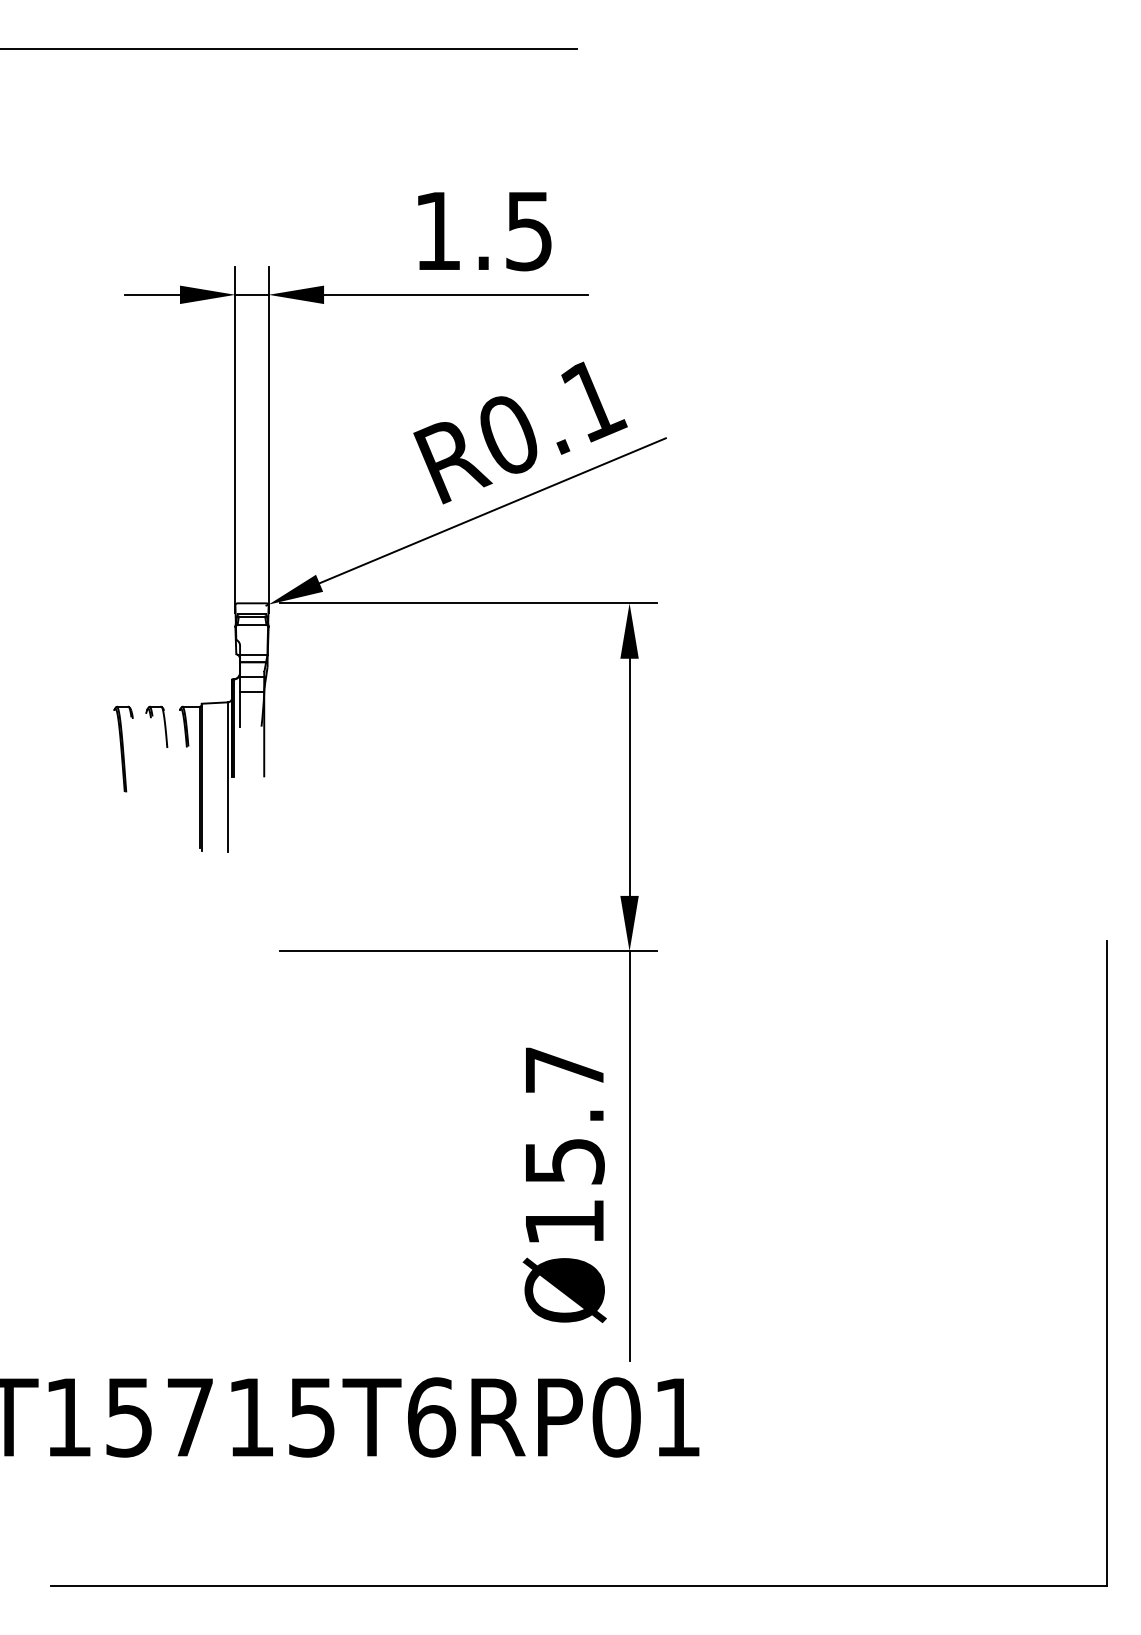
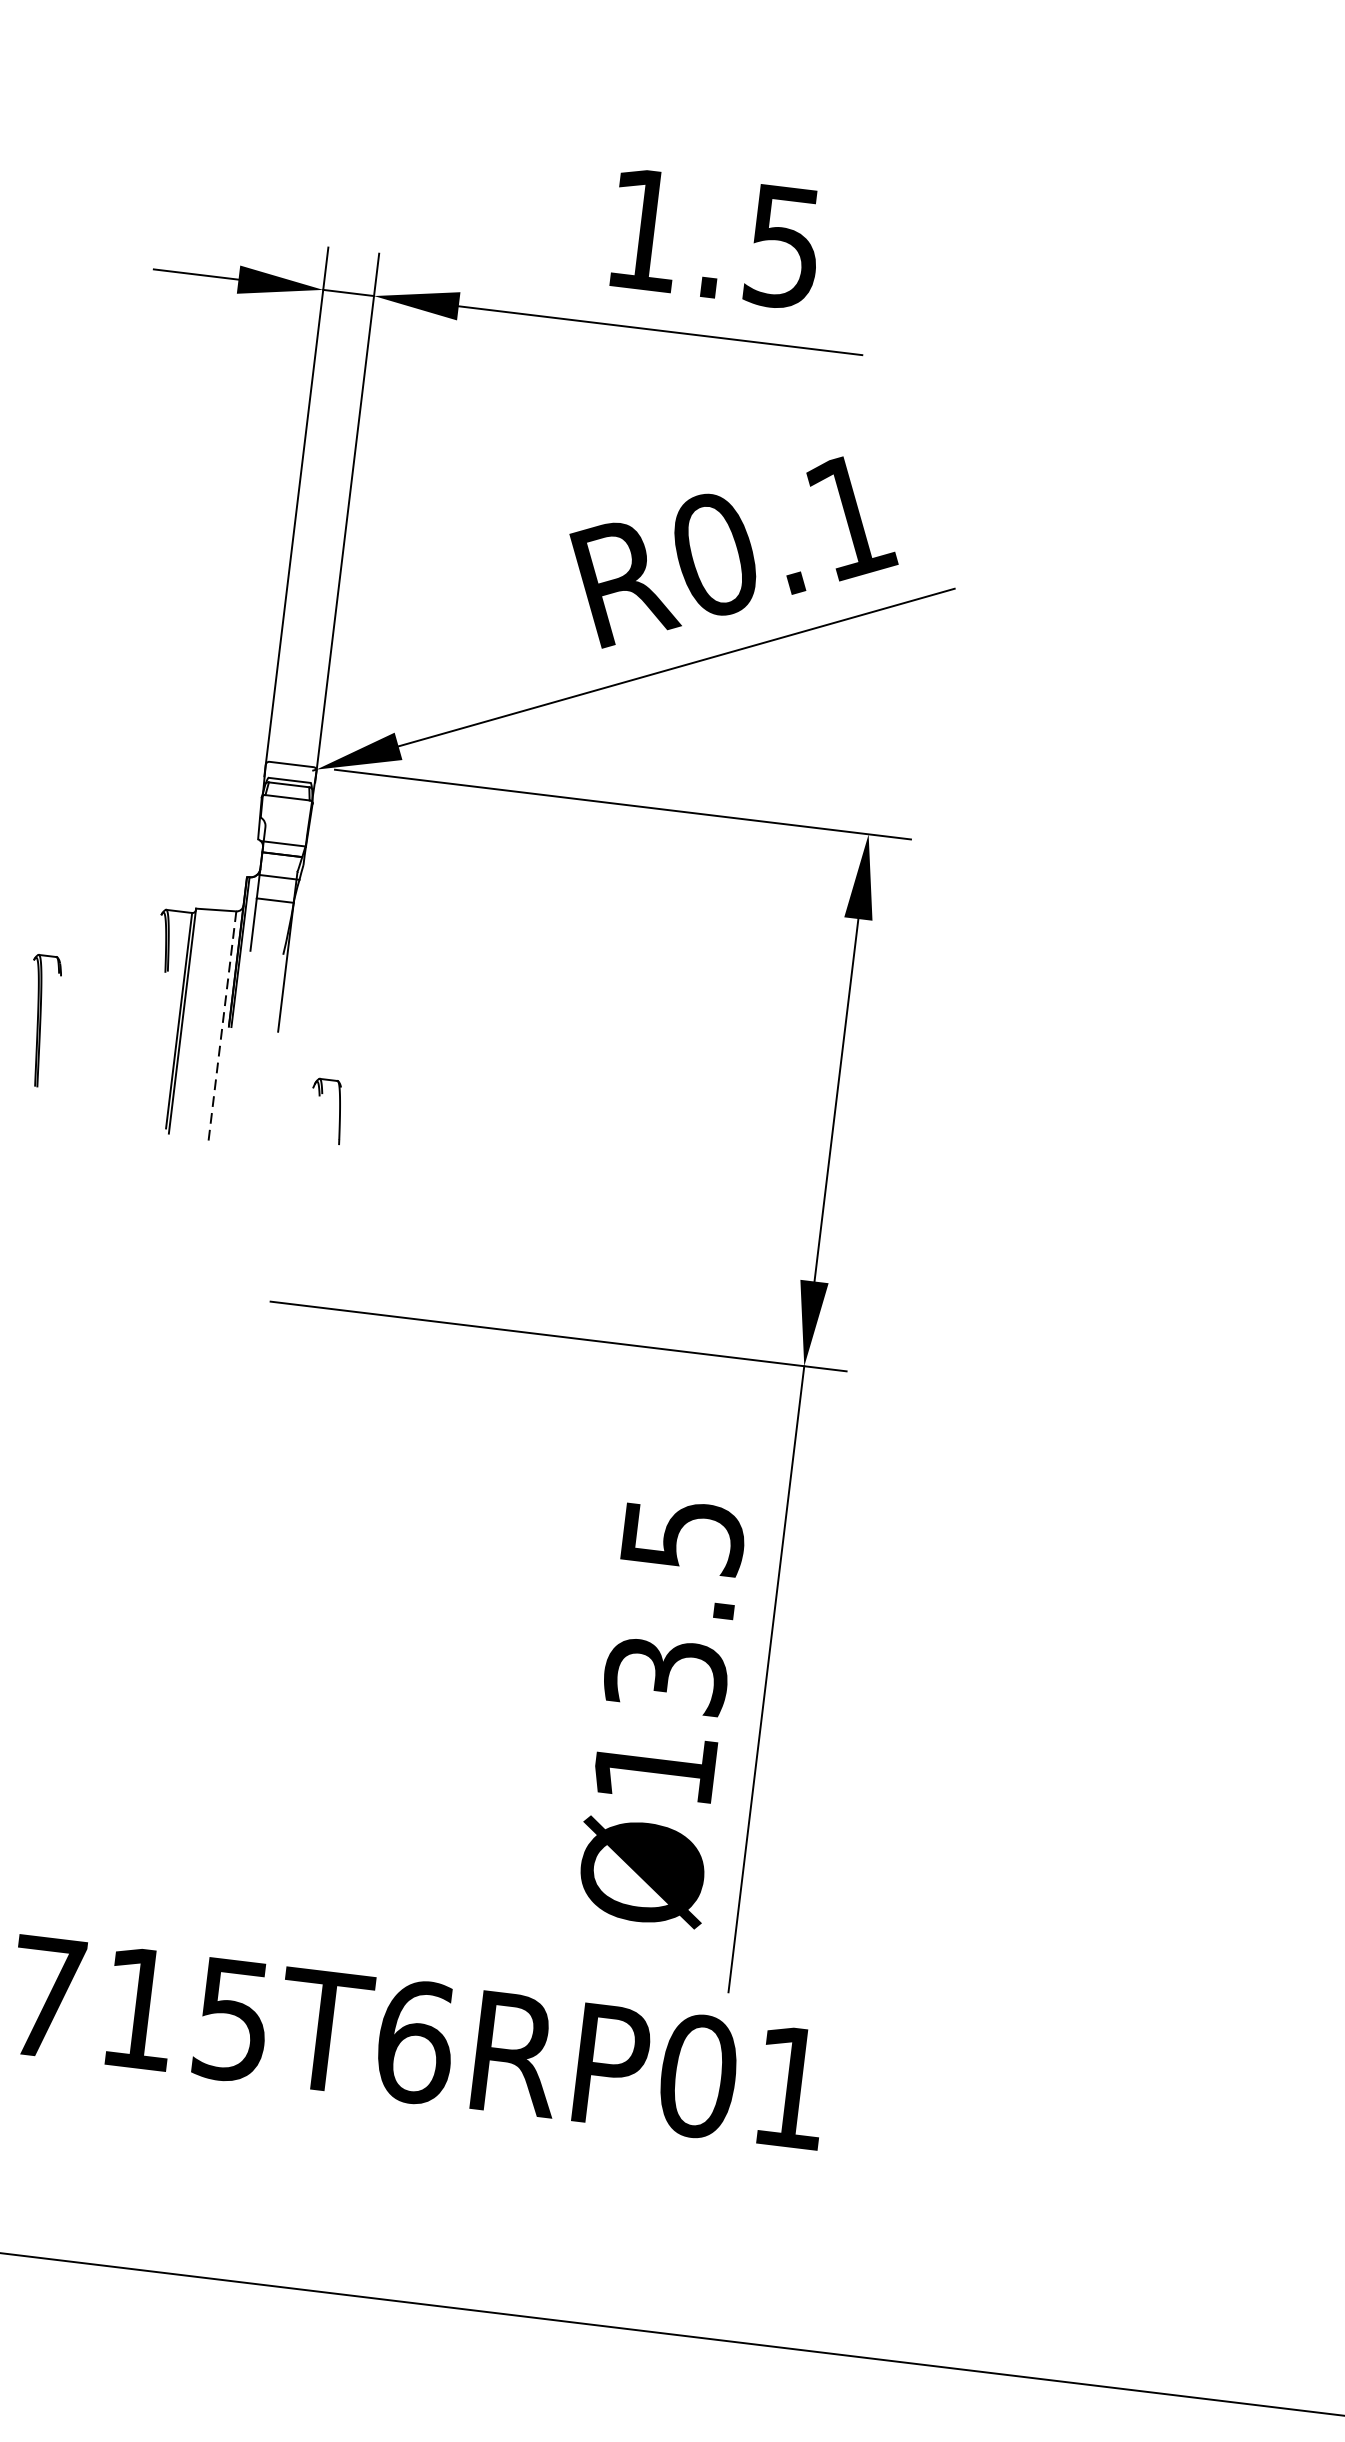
part: (164, 726) -> (338, 1111), moved
part: (123, 748) -> (41, 1019), moved
line: (227, 777) -> (221, 1026), solid -> dashed
text: (564, 1115) -> (674, 1605), Ø15.7 -> Ø13.5

